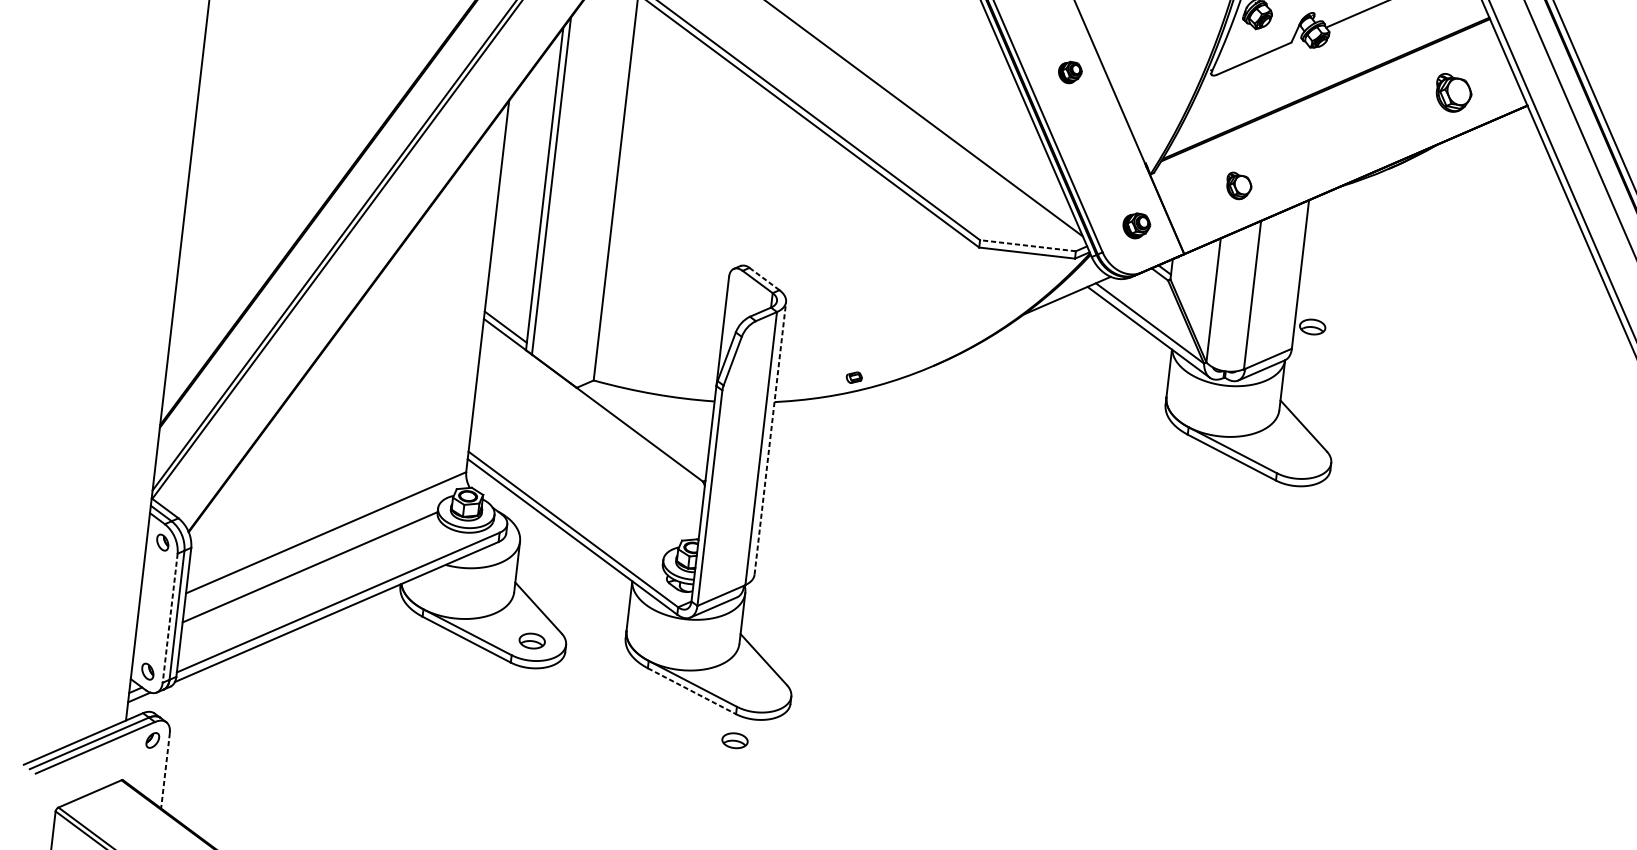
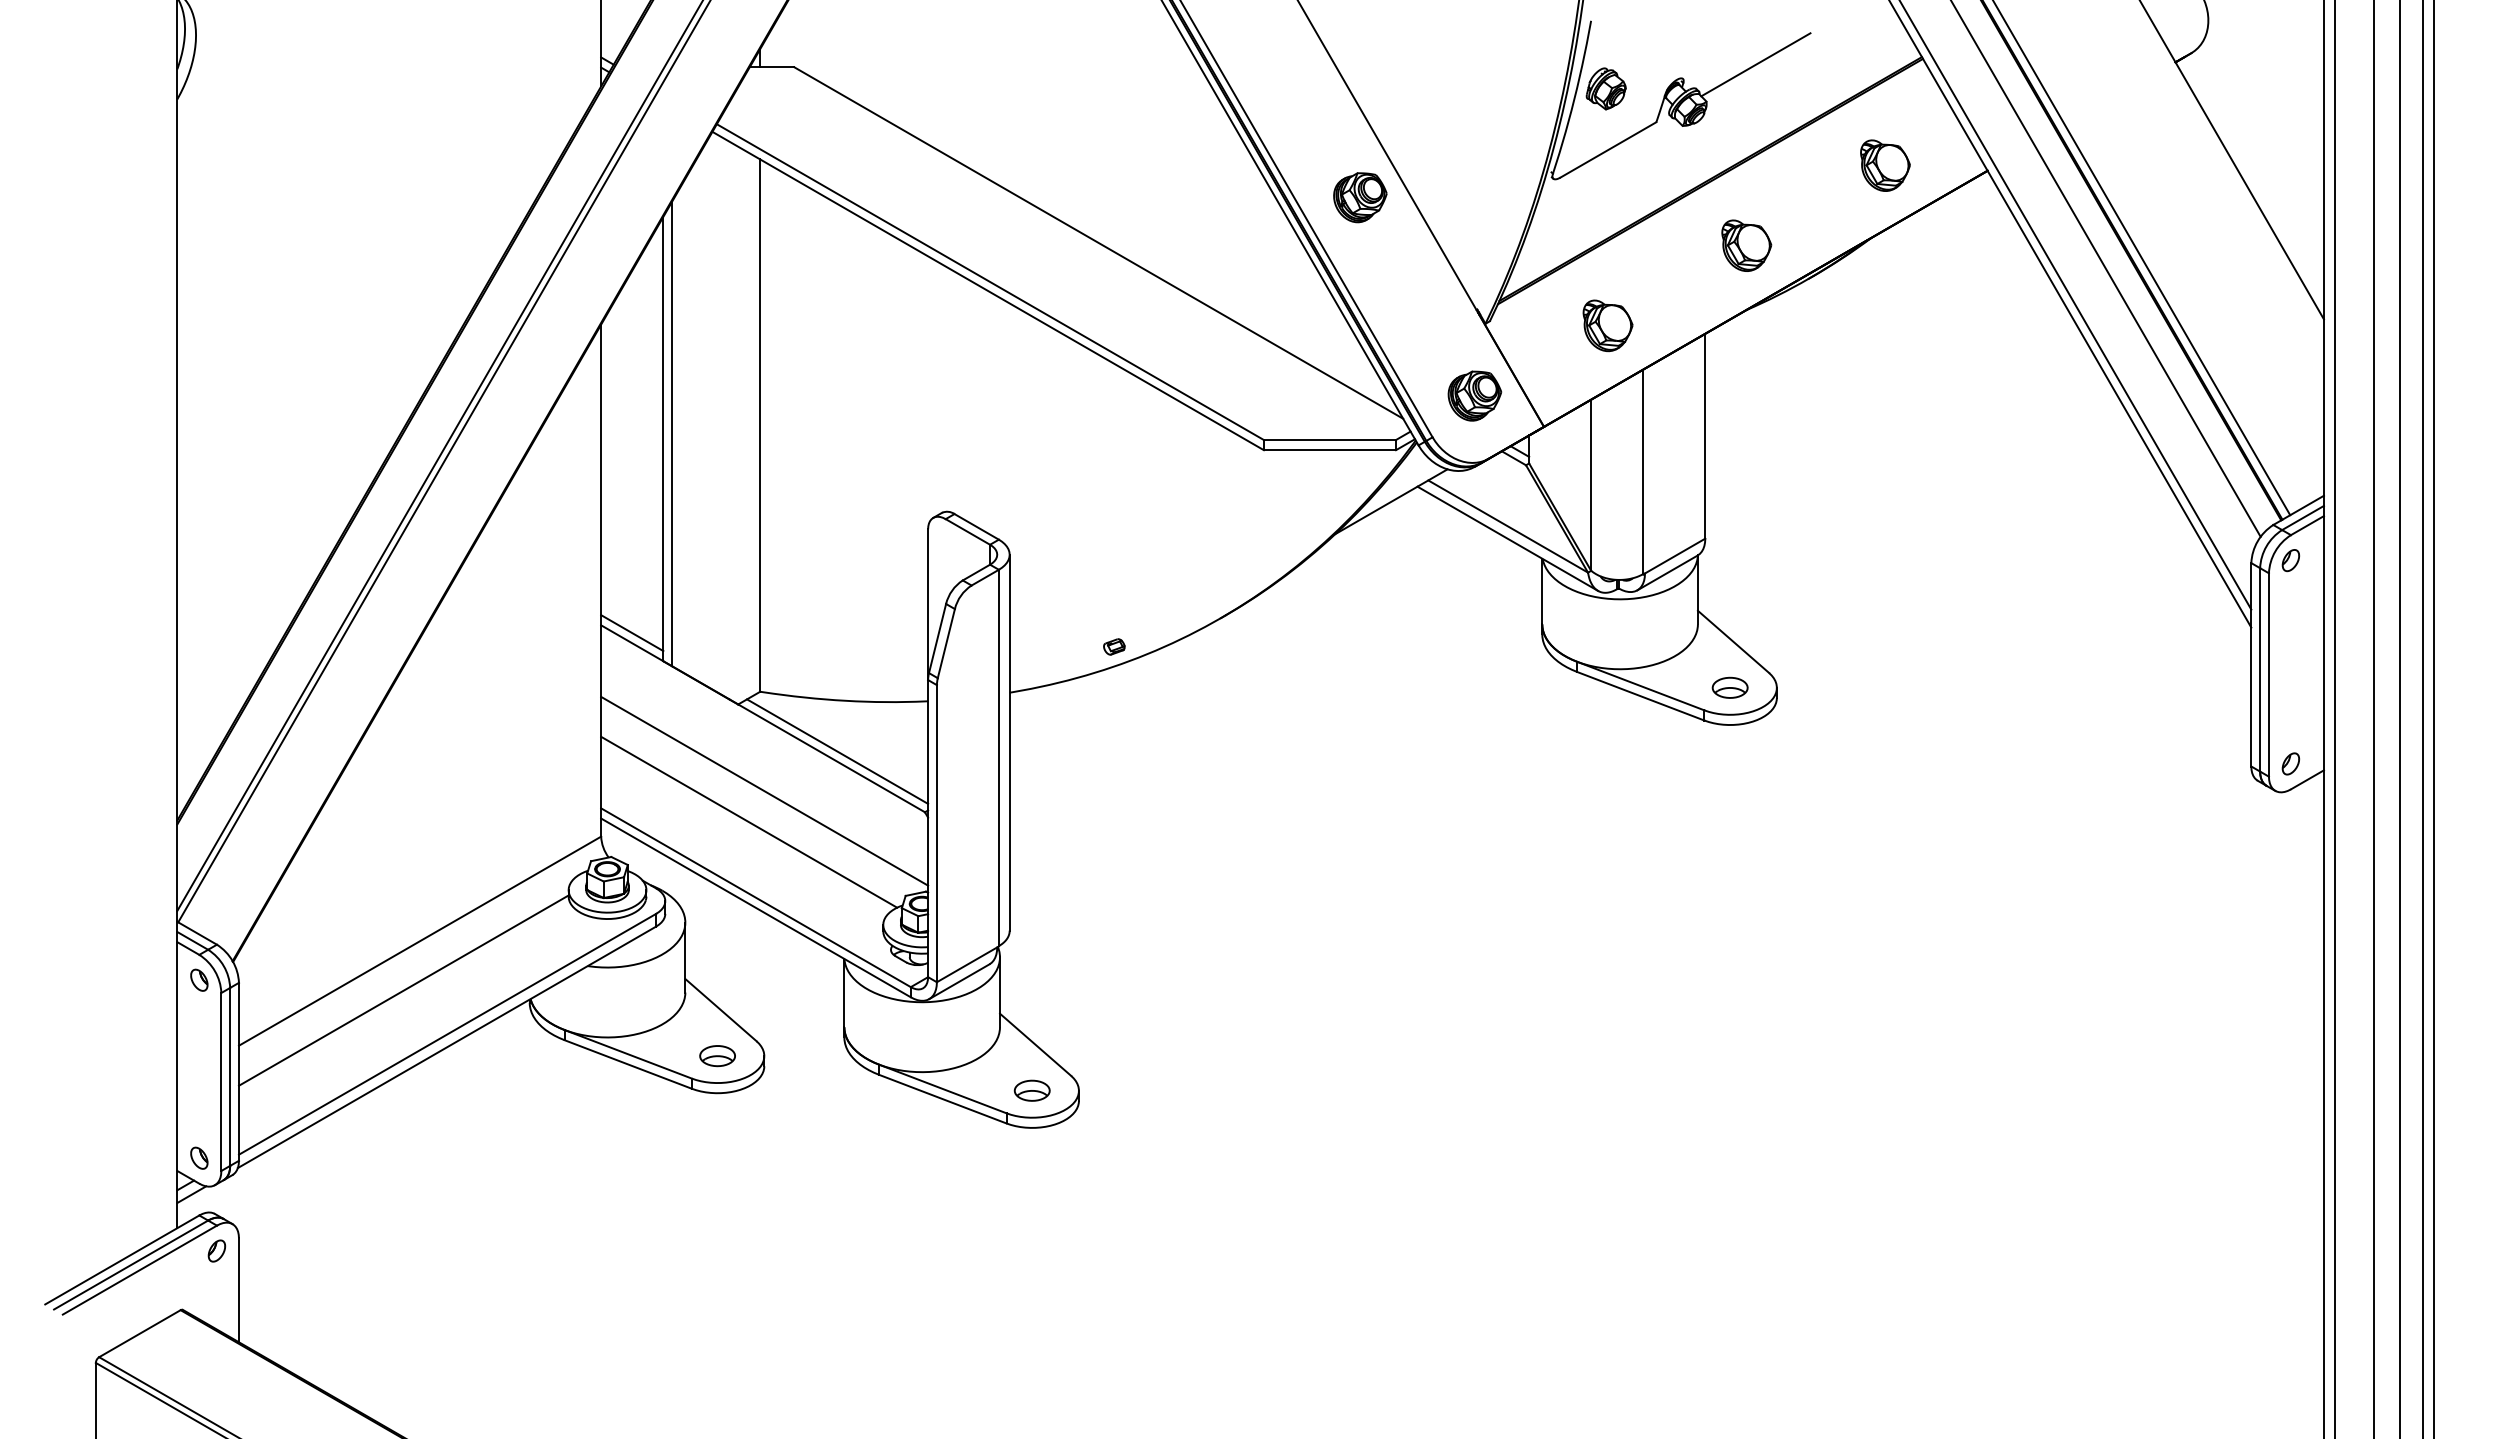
part: (1070, 72) -> (1360, 197), size x1.67
part: (1346, 139) -> (1746, 245), added
part: (1238, 185) -> (1607, 325), size x1.43
part: (1136, 225) -> (1474, 395), size x1.43
line: (1027, 246) -> (1329, 440), dashed -> solid
line: (764, 278) -> (976, 526), dashed -> solid
part: (1312, 326) -> (1729, 687), moved
line: (644, 430) -> (837, 751), added
line: (770, 438) -> (1009, 742), dashed -> solid
line: (588, 452) -> (764, 790), added
line: (575, 473) -> (749, 821), added
line: (170, 617) -> (221, 1081), dashed -> solid
line: (692, 691) -> (943, 1099), dashed -> solid
part: (734, 740) -> (1031, 1090), moved
line: (165, 770) -> (238, 1290), dashed -> solid

